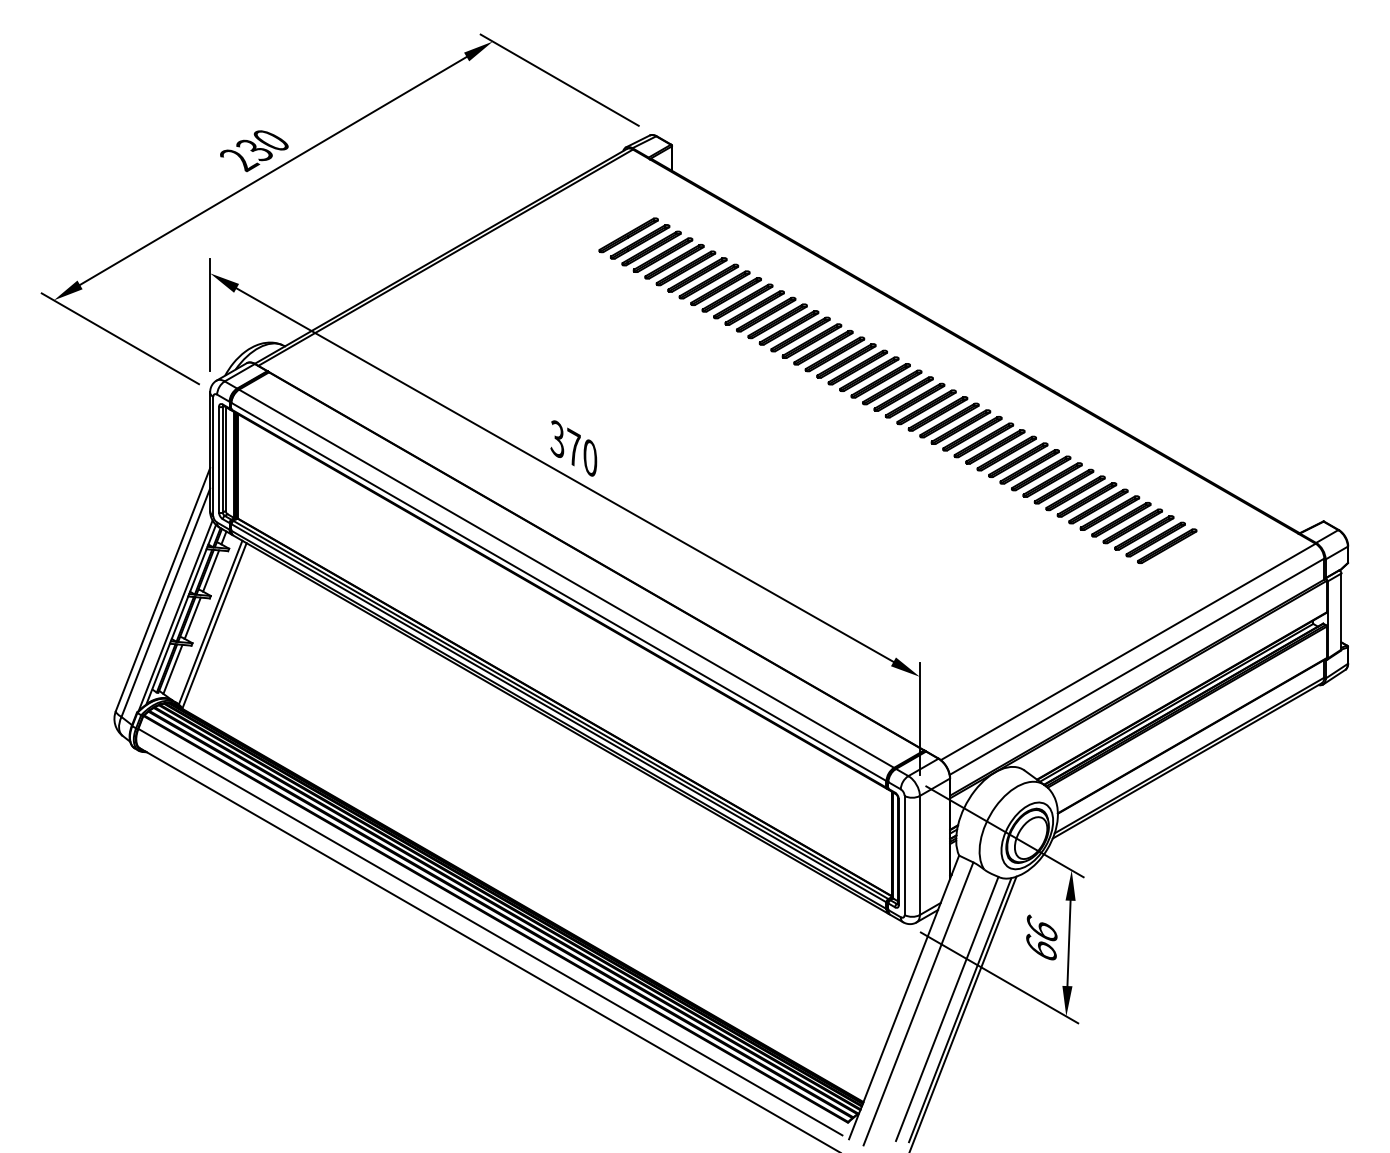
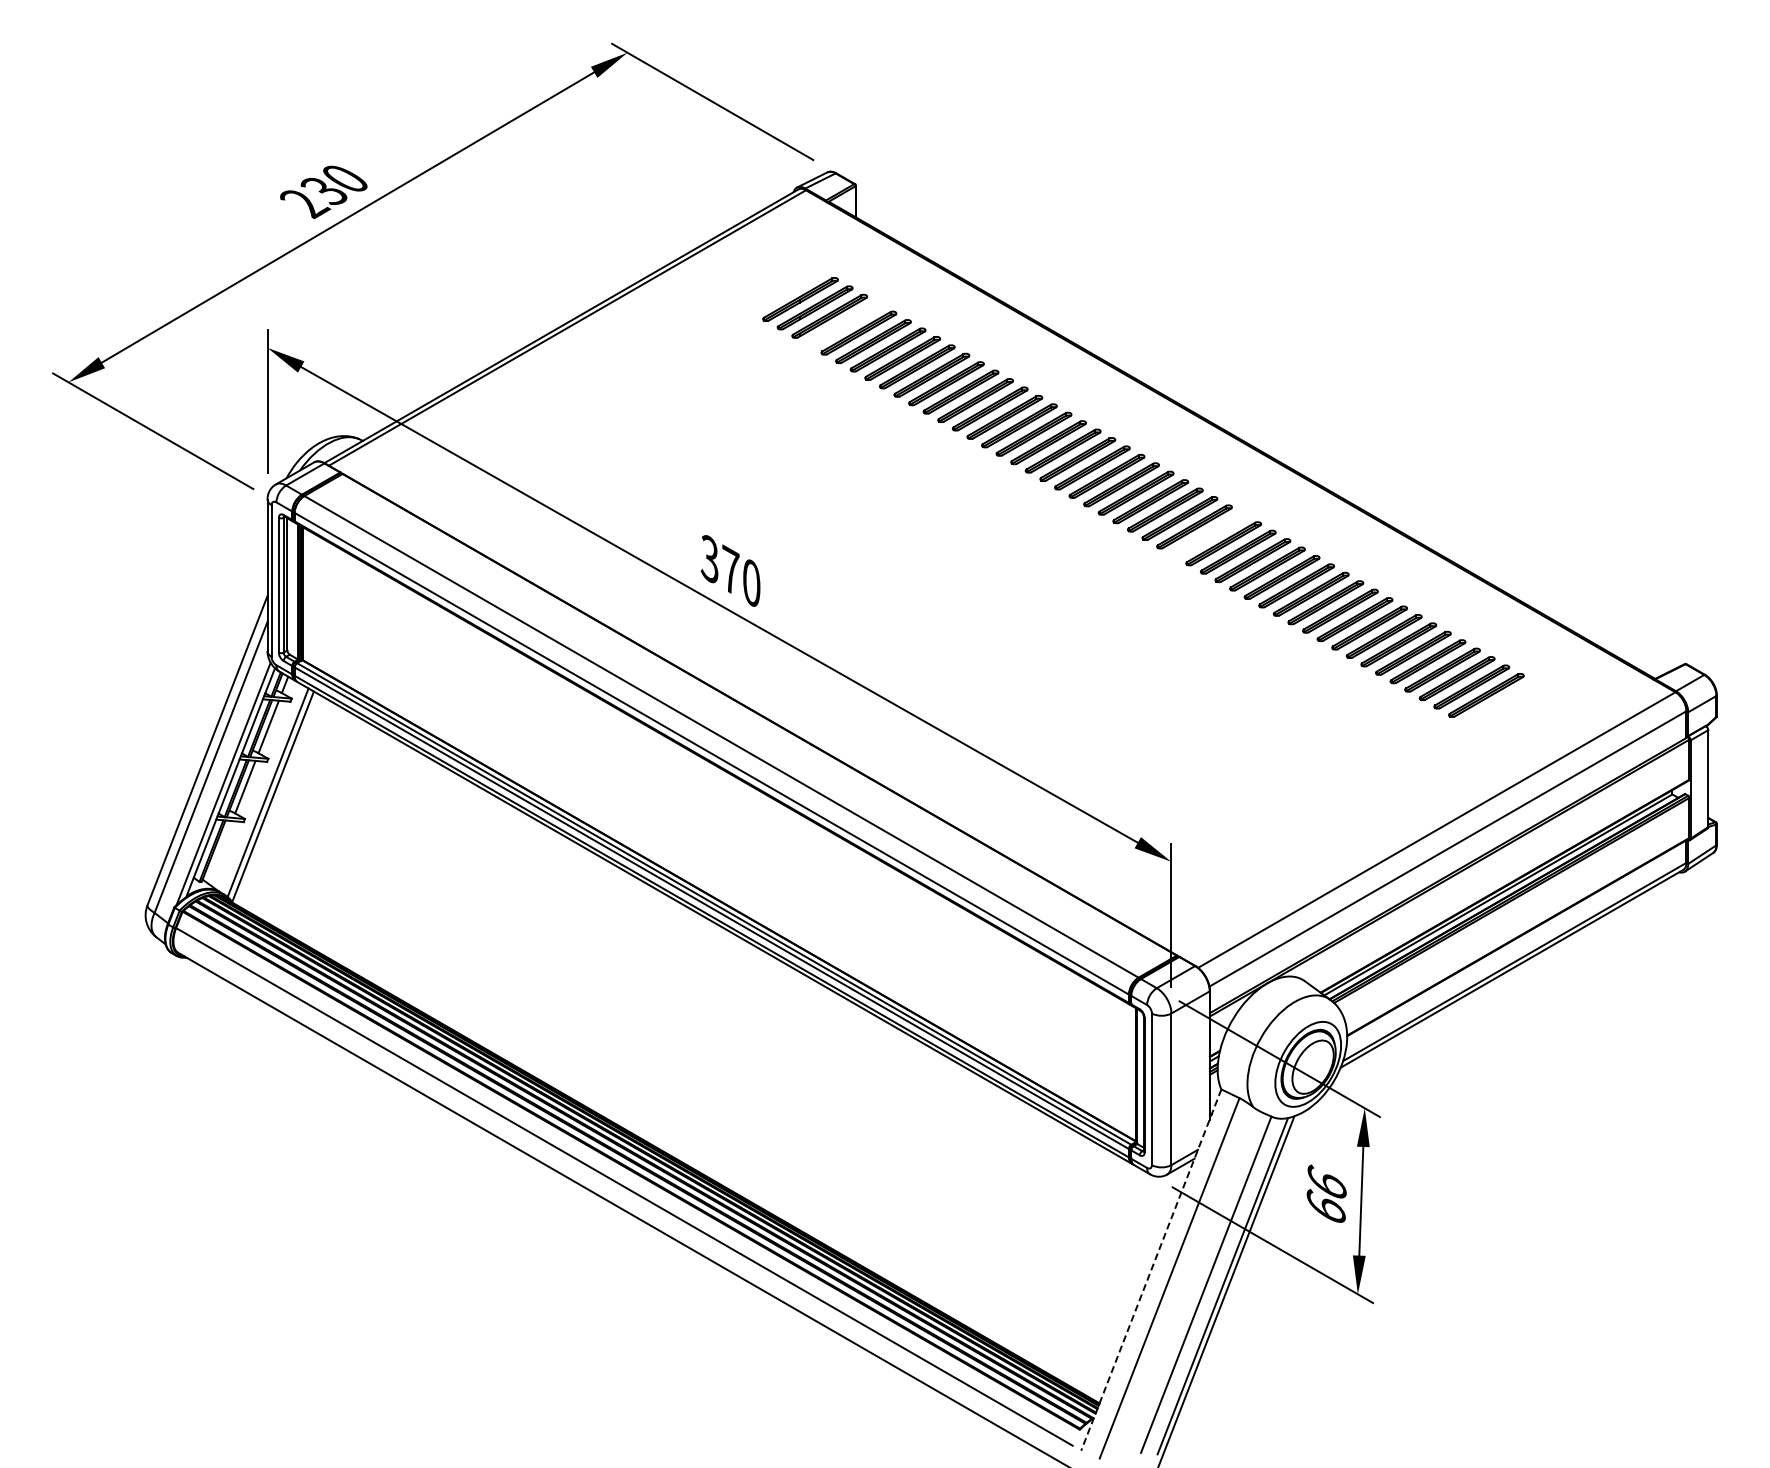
part: (663, 254) -> (844, 324), removed
part: (949, 419) -> (1208, 534), removed
line: (173, 669) -> (220, 852), removed
line: (904, 997) -> (1151, 1270), solid -> dashed

